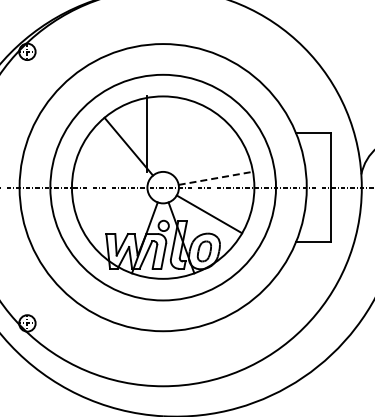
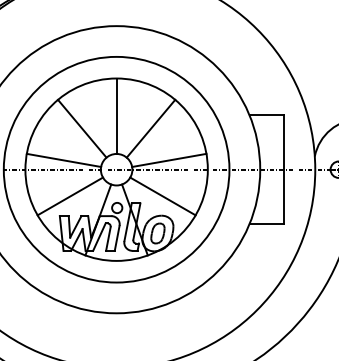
line: (147, 133) -> (116, 115), moved
line: (197, 146) -> (150, 128), added
line: (110, 177) -> (63, 159), added
line: (215, 178) -> (168, 160), dashed -> solid
line: (116, 214) -> (69, 196), added

